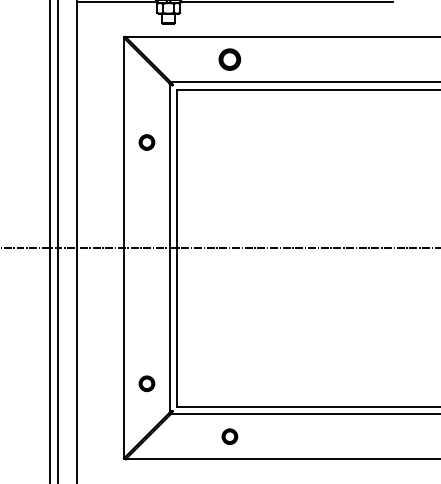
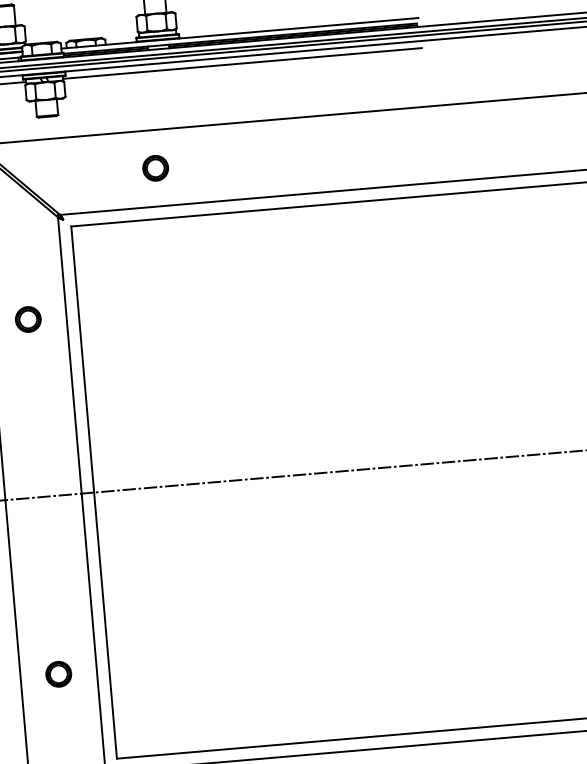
part: (229, 59) -> (154, 168), size x0.71
part: (146, 383) -> (57, 673), moved

